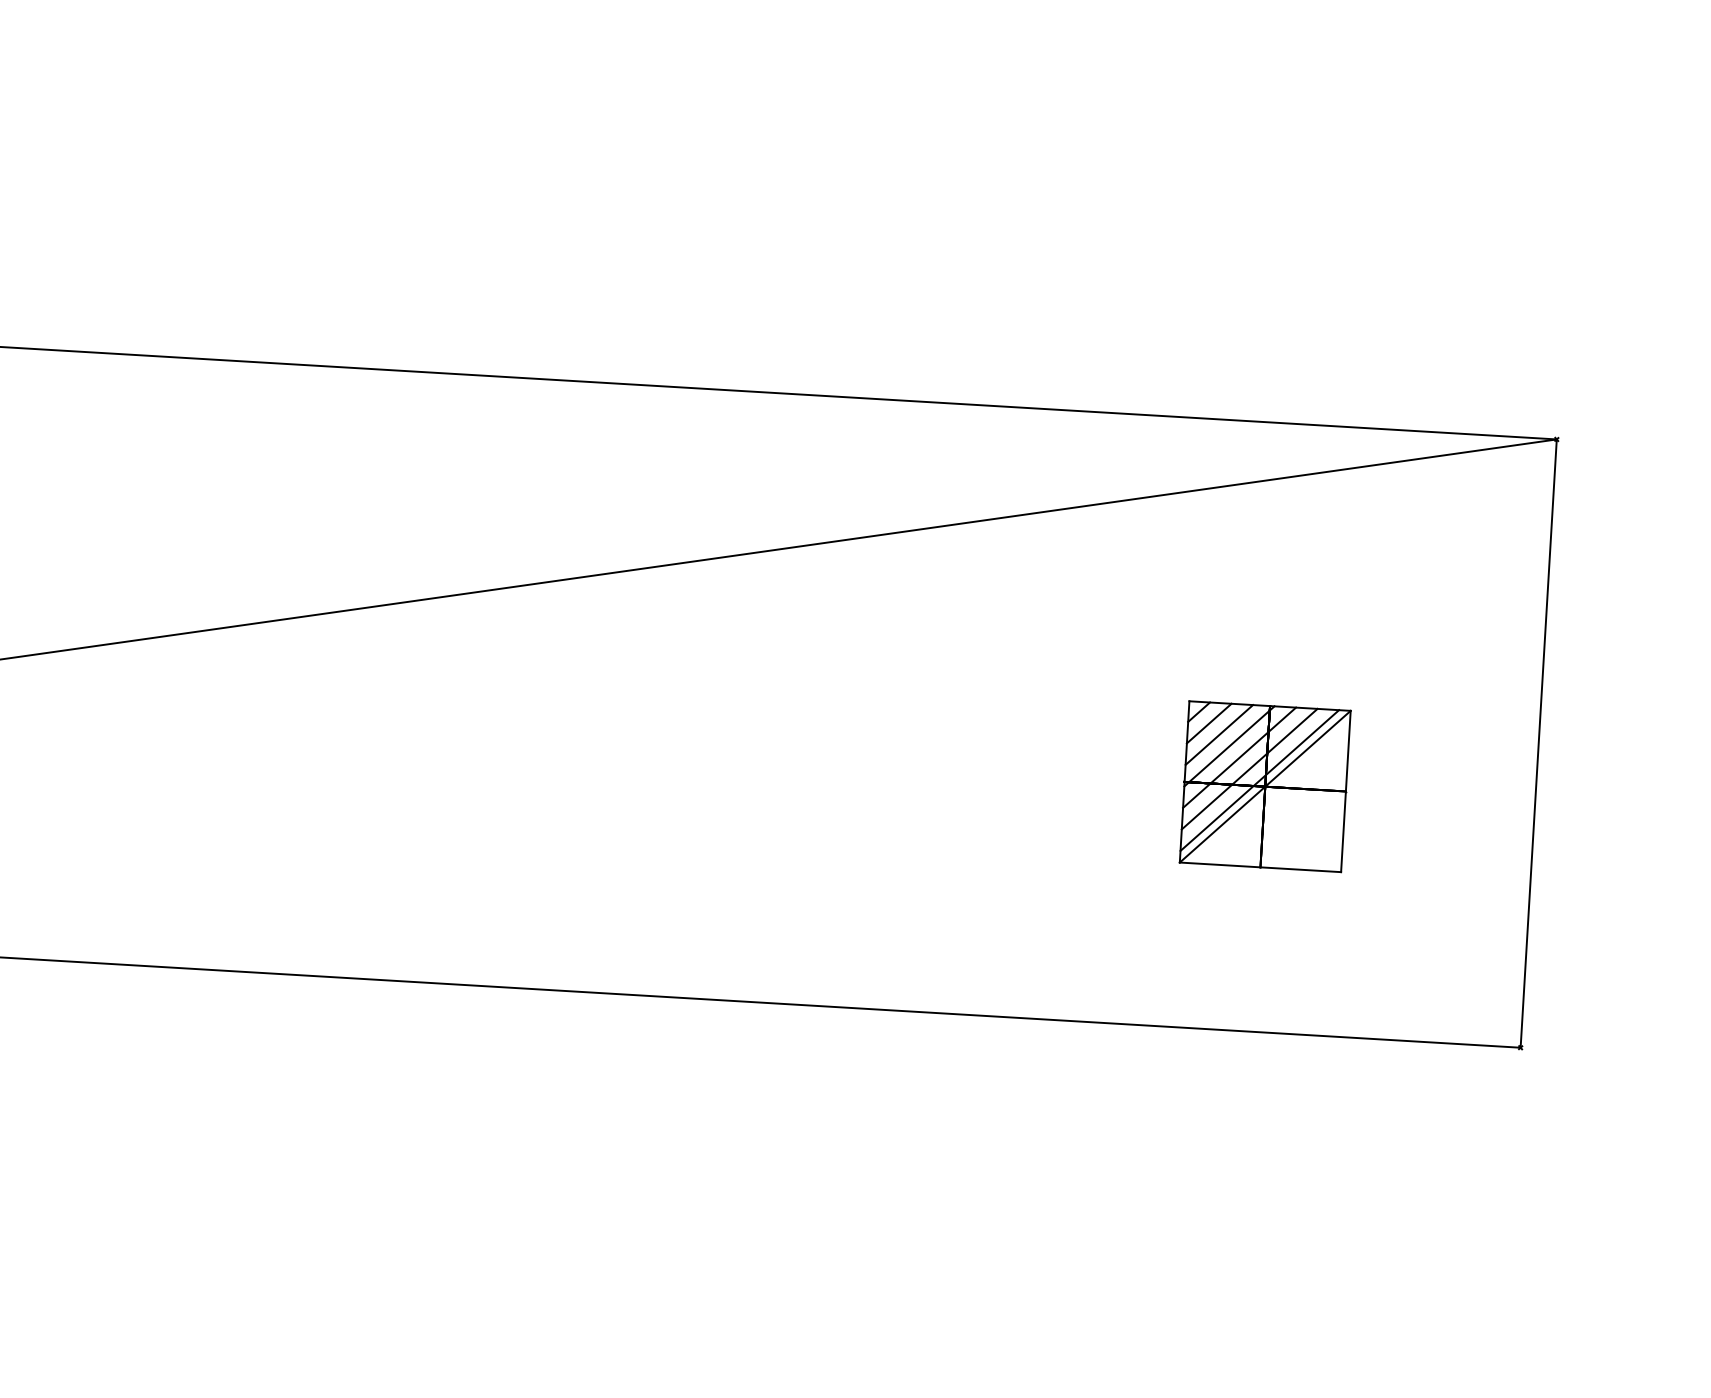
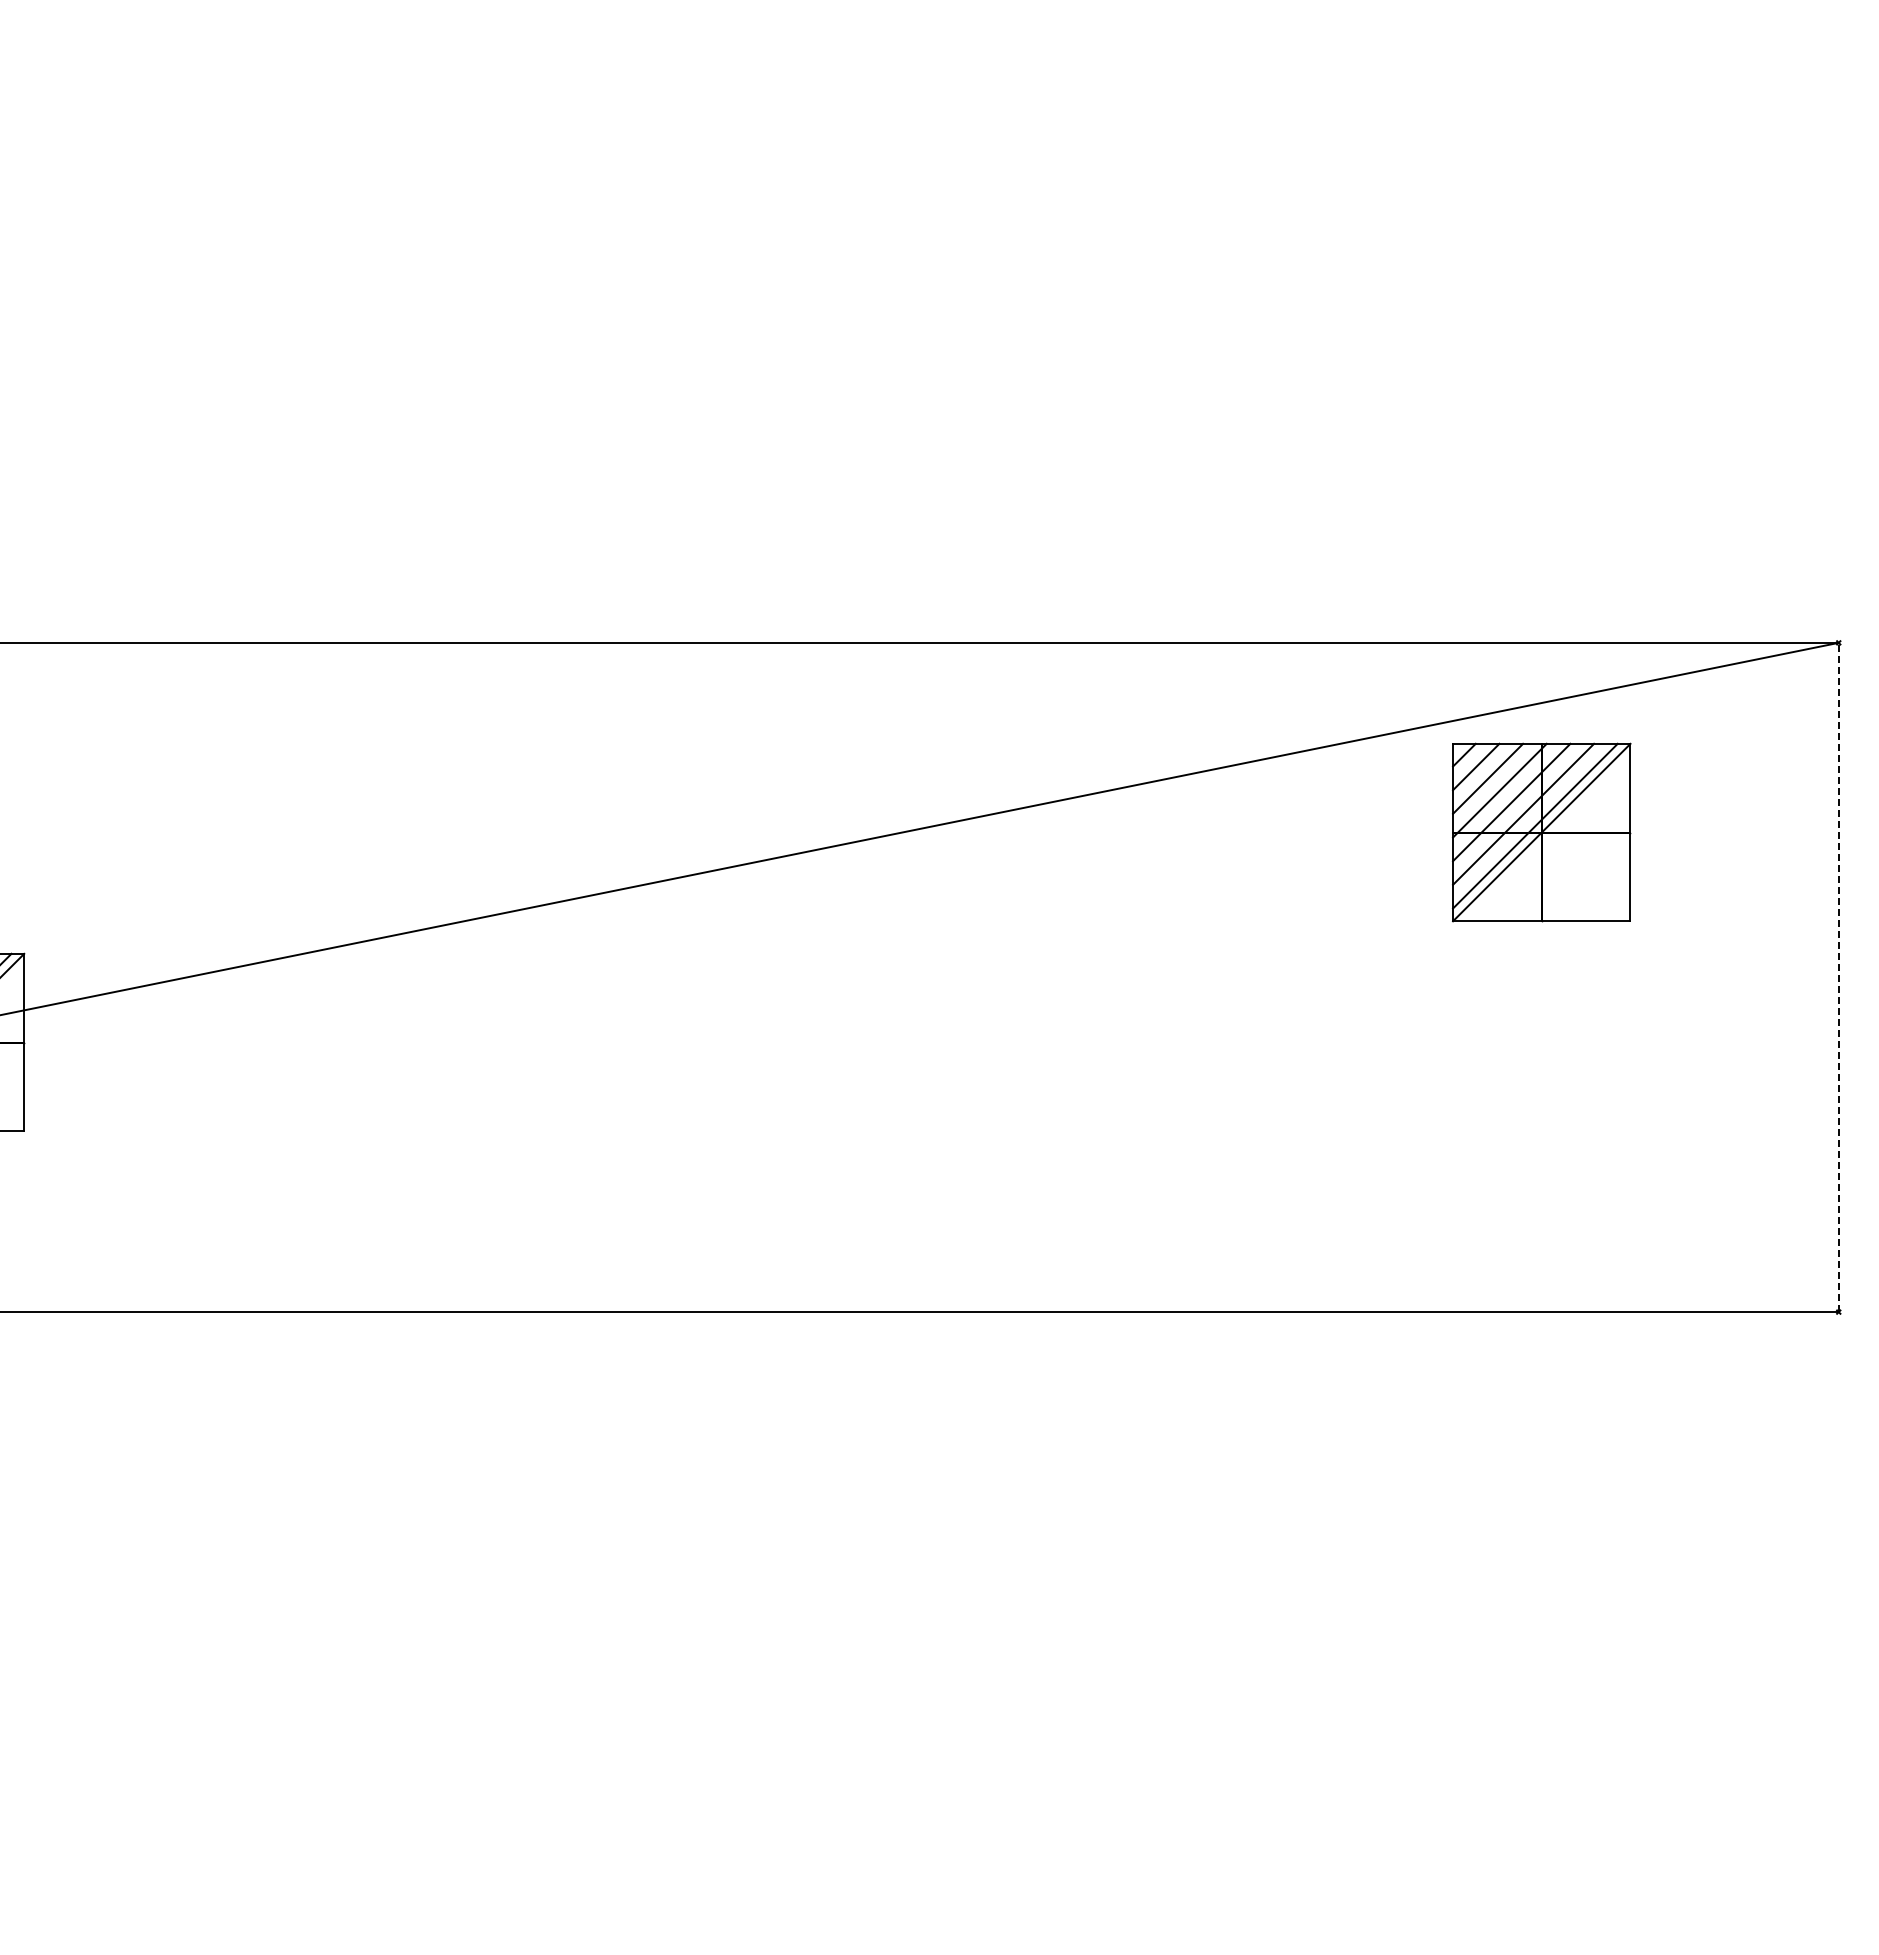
line: (1538, 743) -> (1838, 977), solid -> dashed
part: (1265, 786) -> (1541, 832), moved

